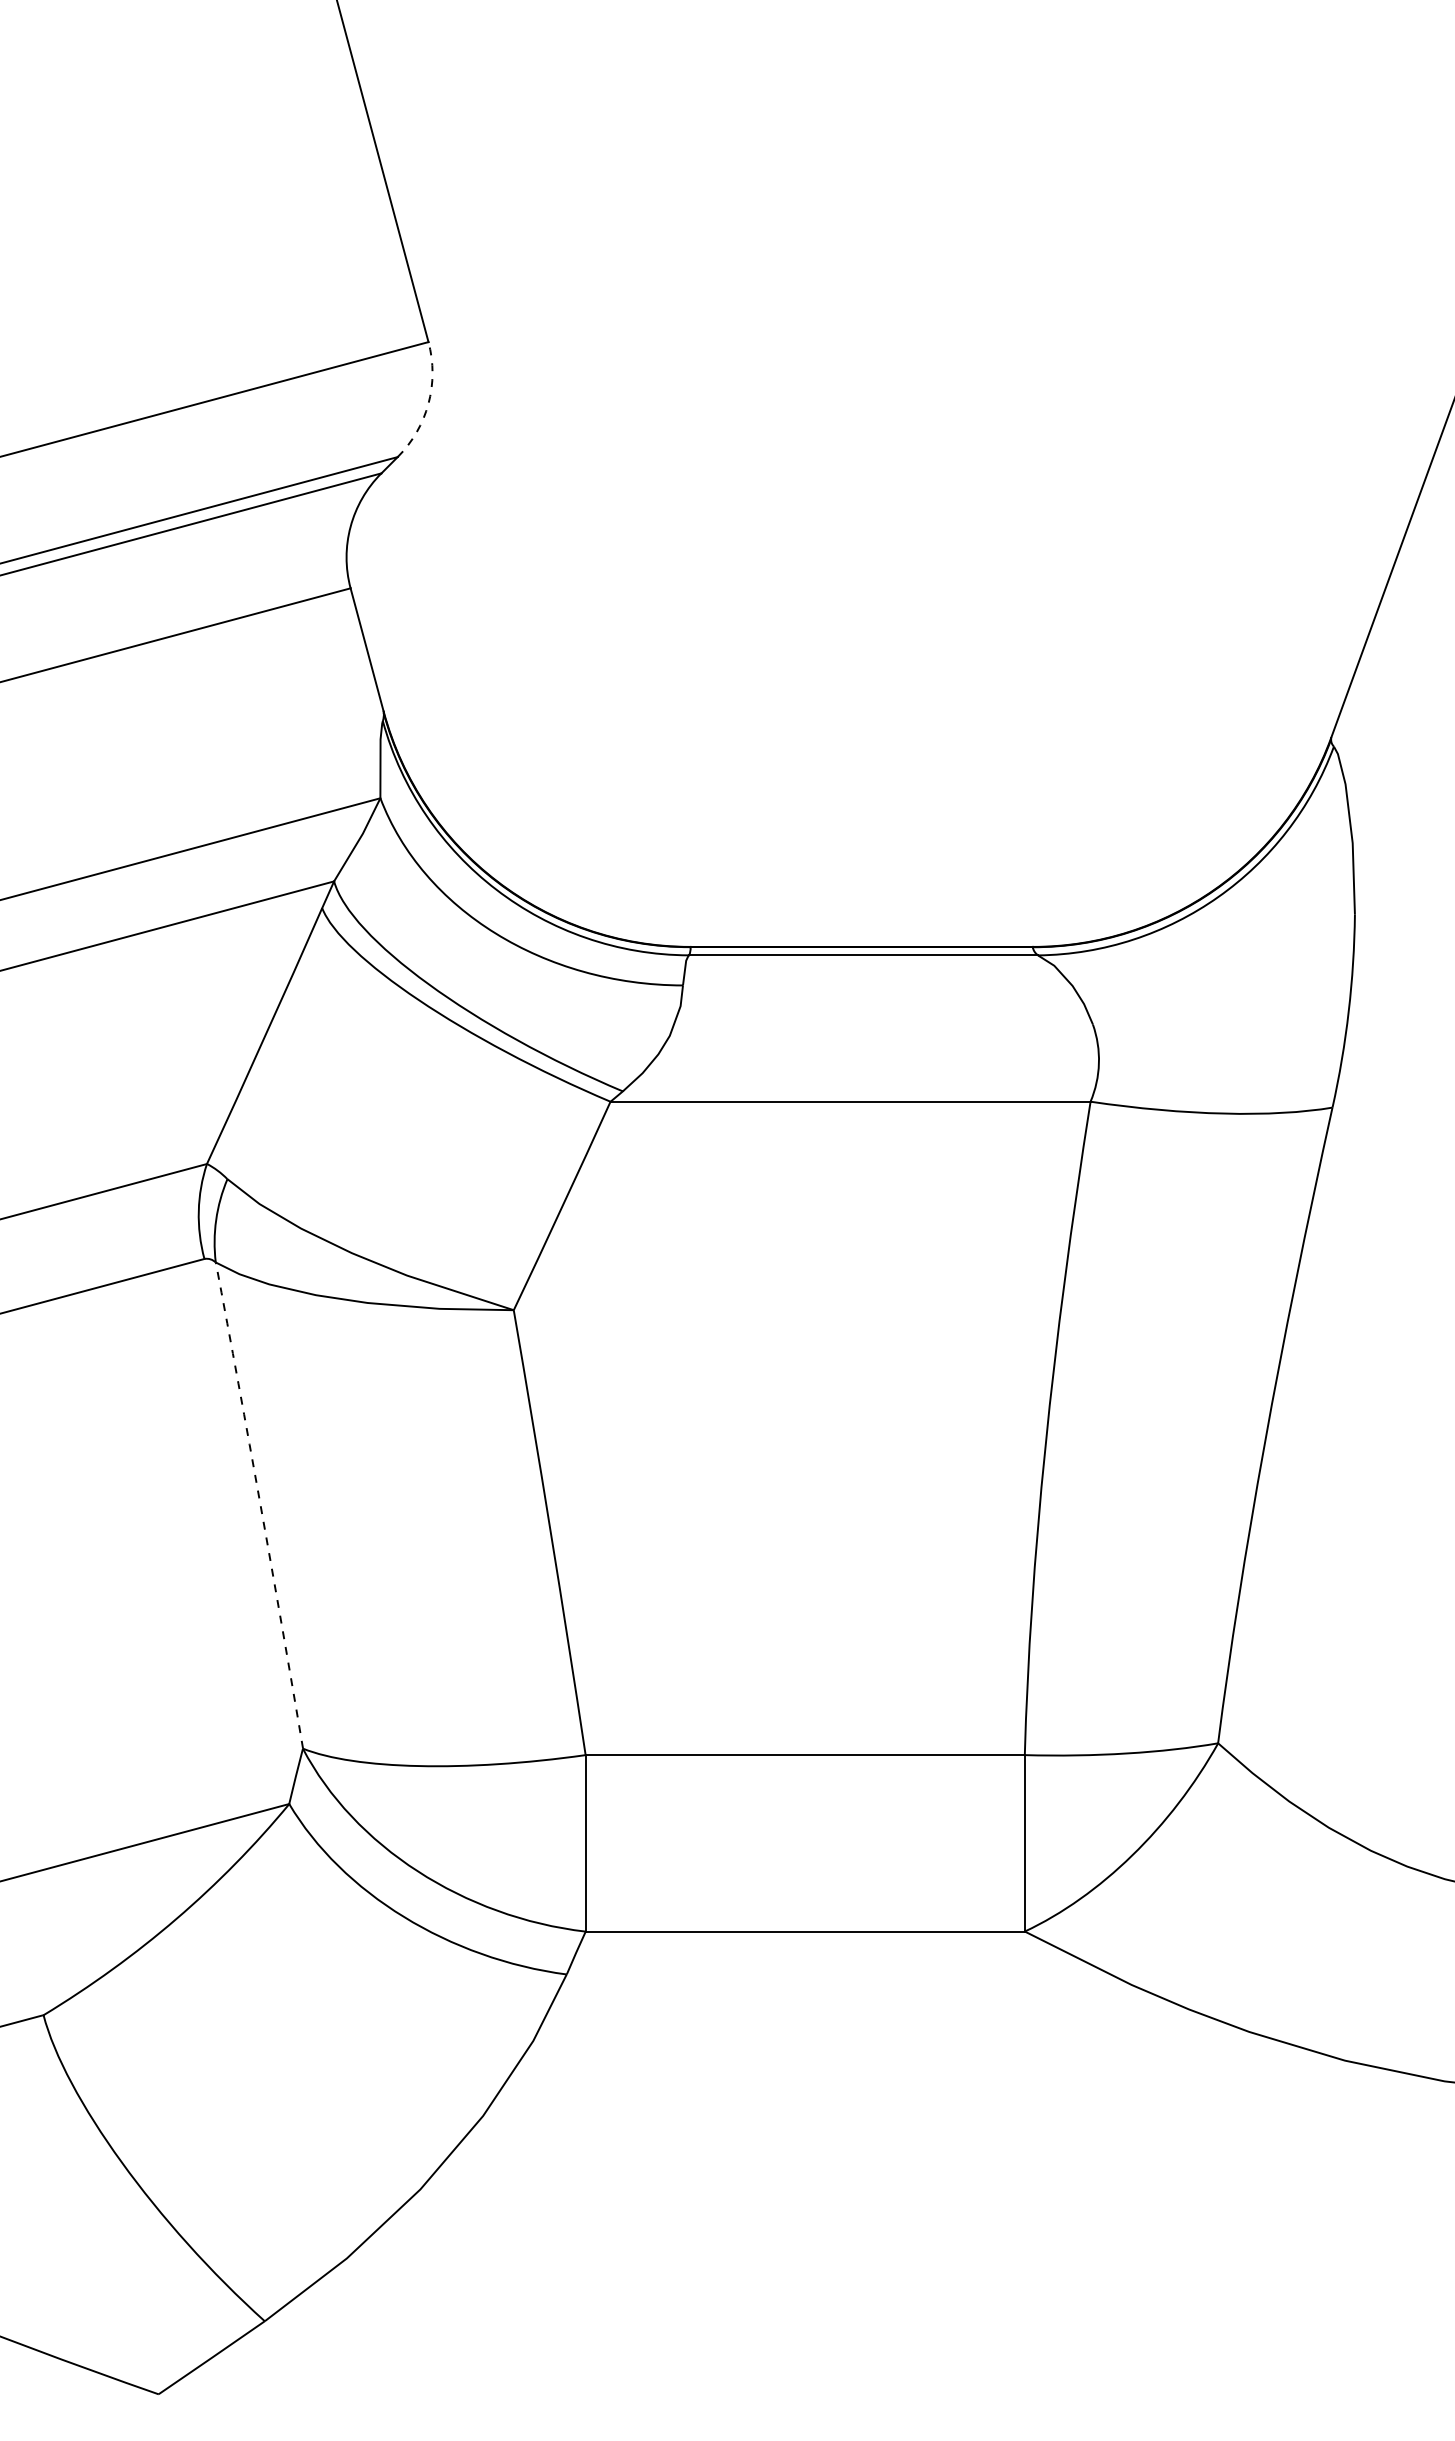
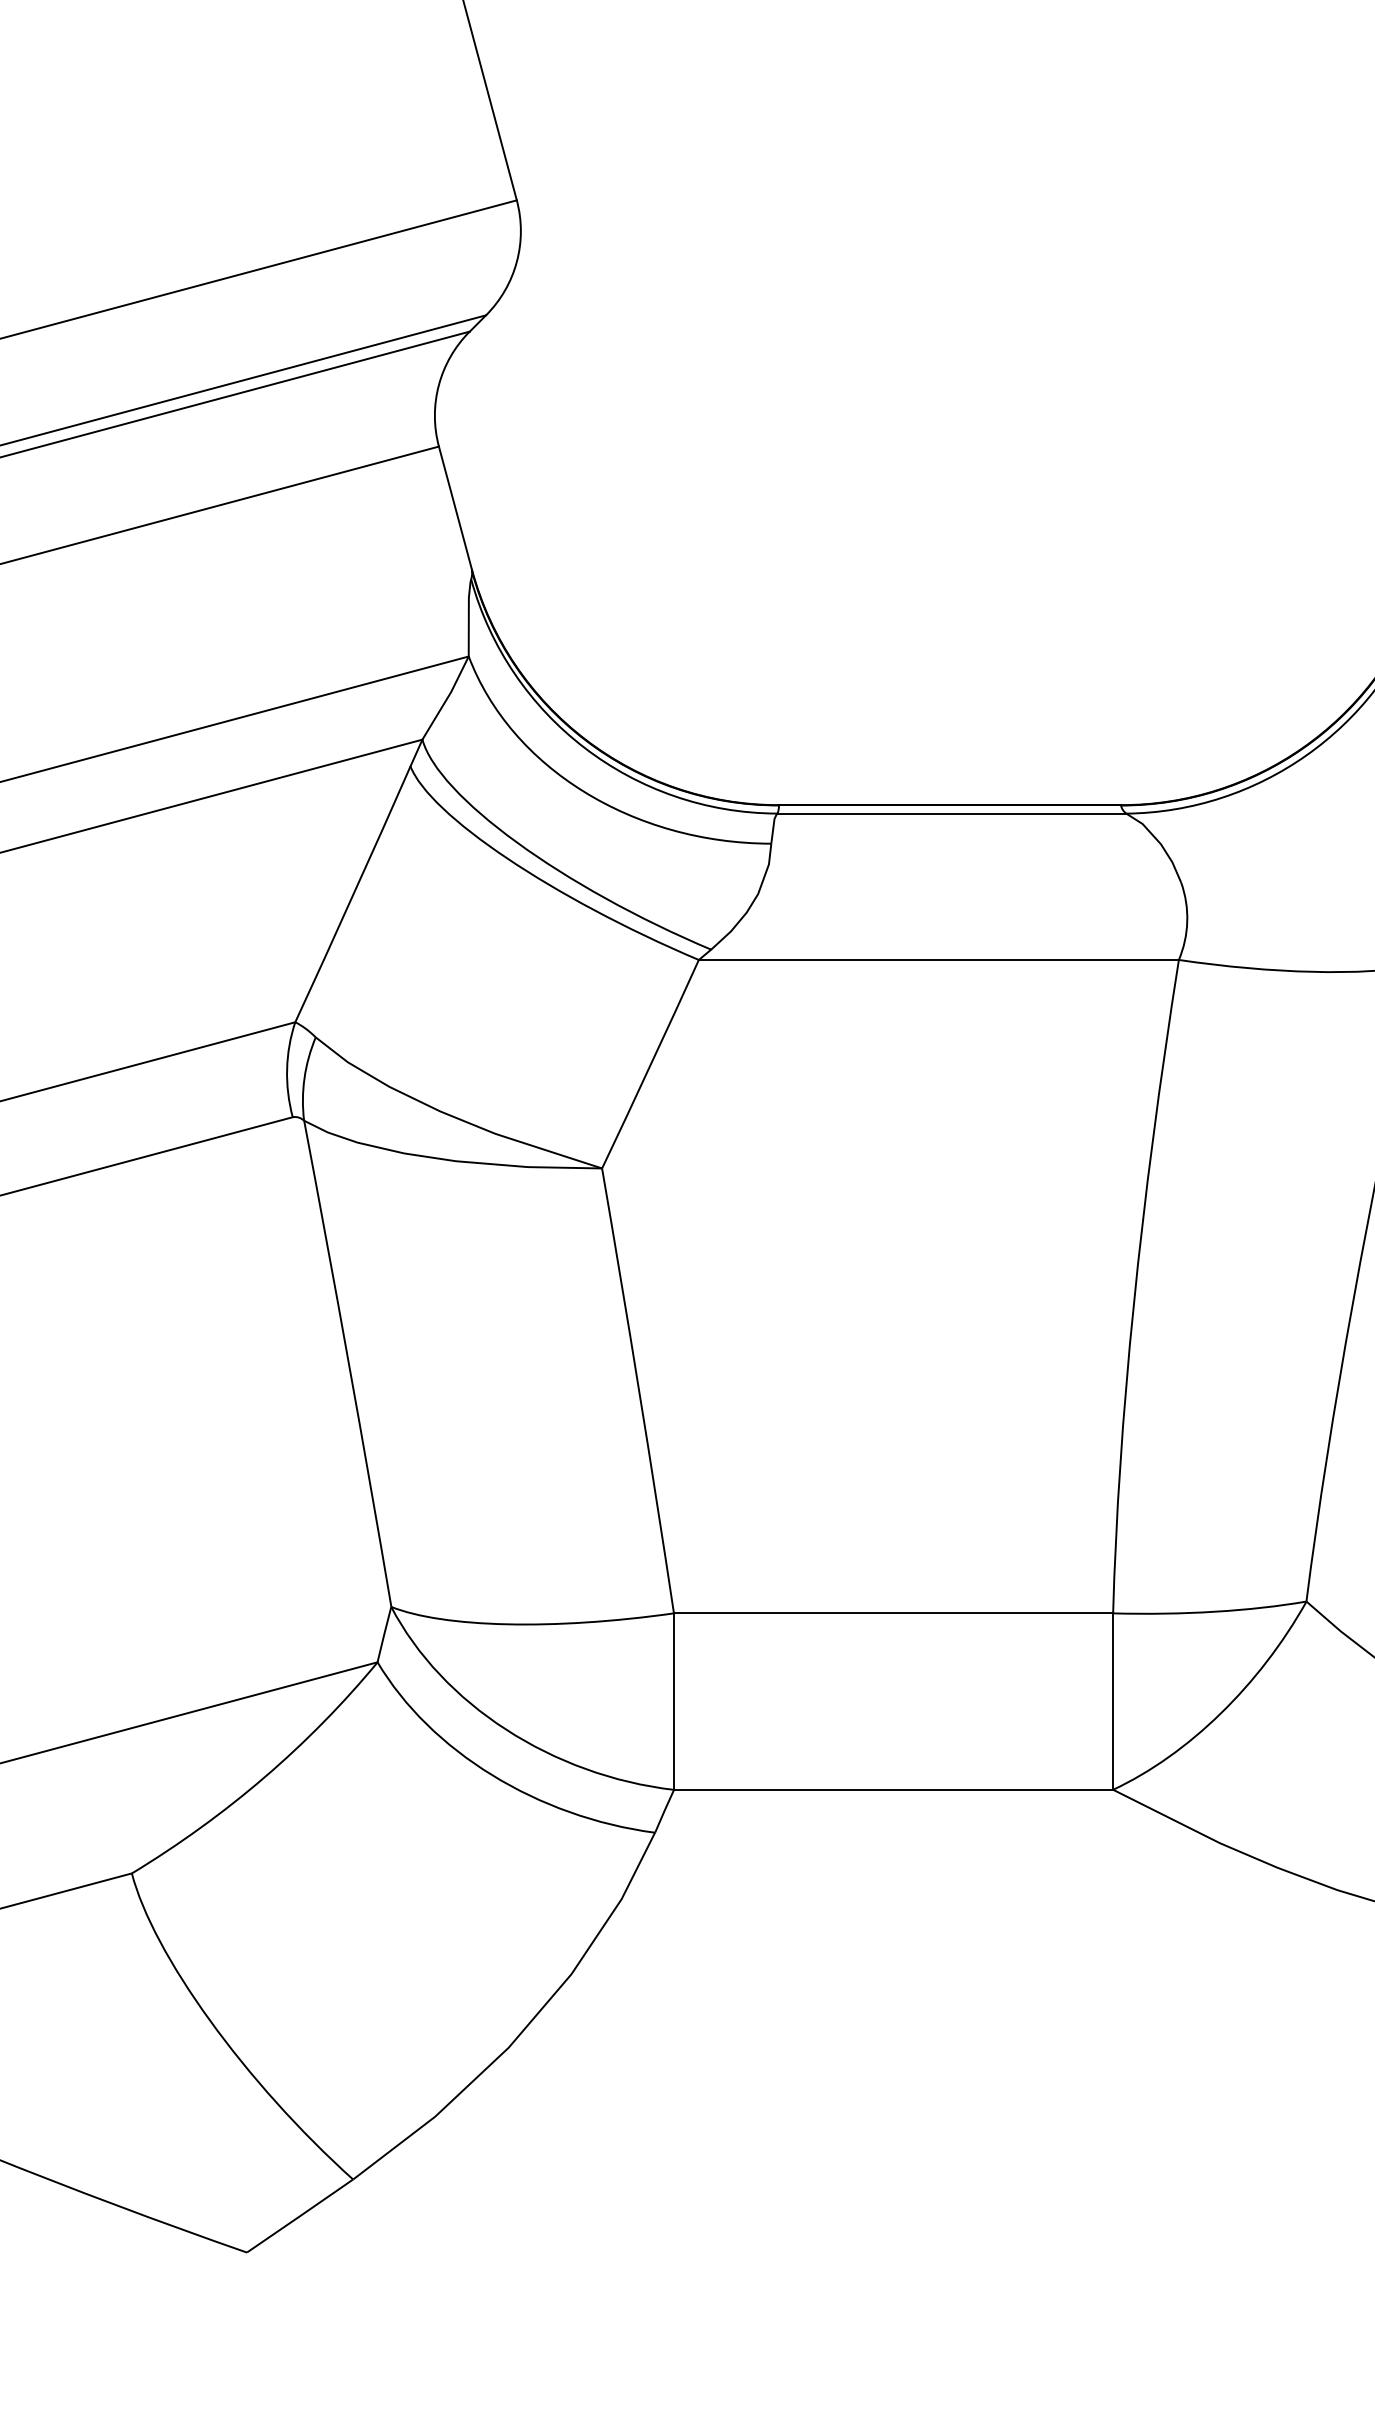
arc: (428, 403) -> (516, 261), dashed -> solid
arc: (260, 1505) -> (348, 1363), dashed -> solid

